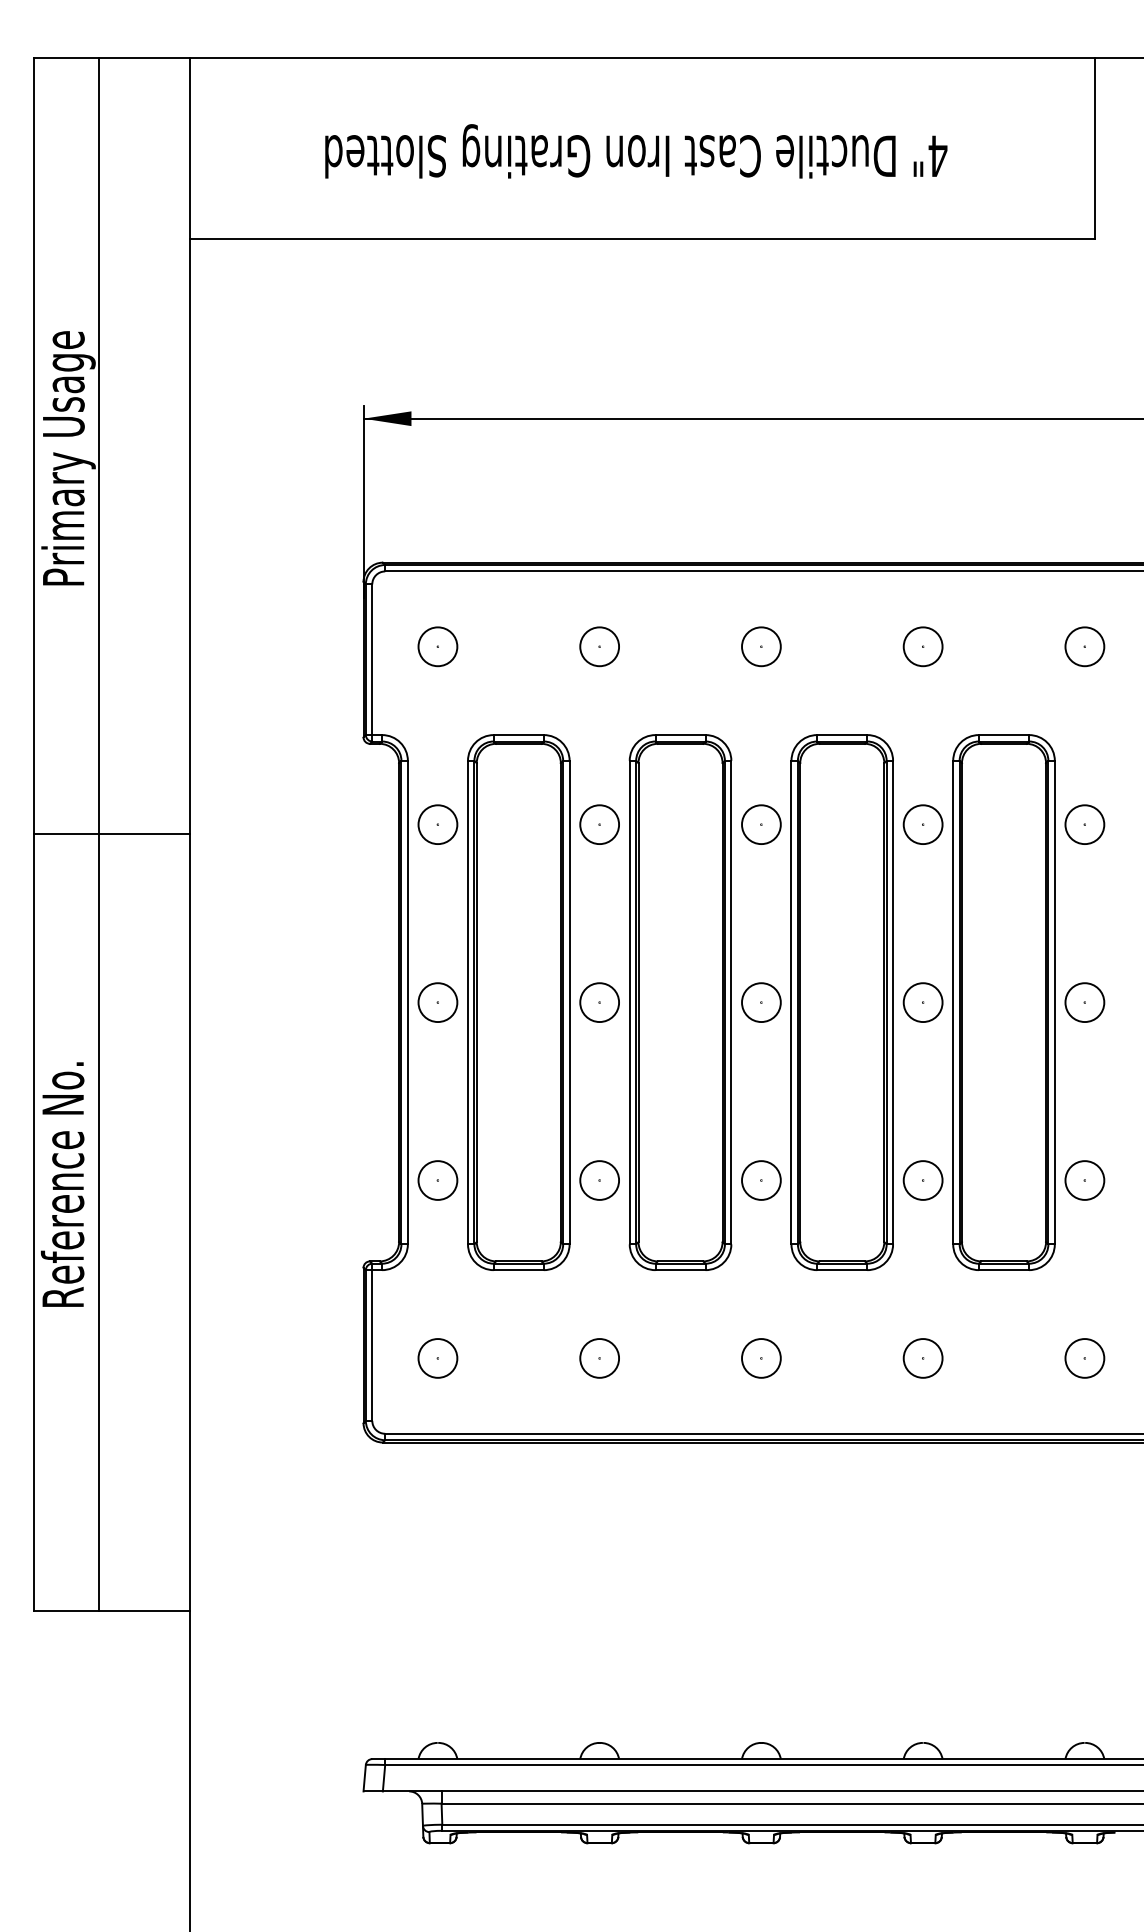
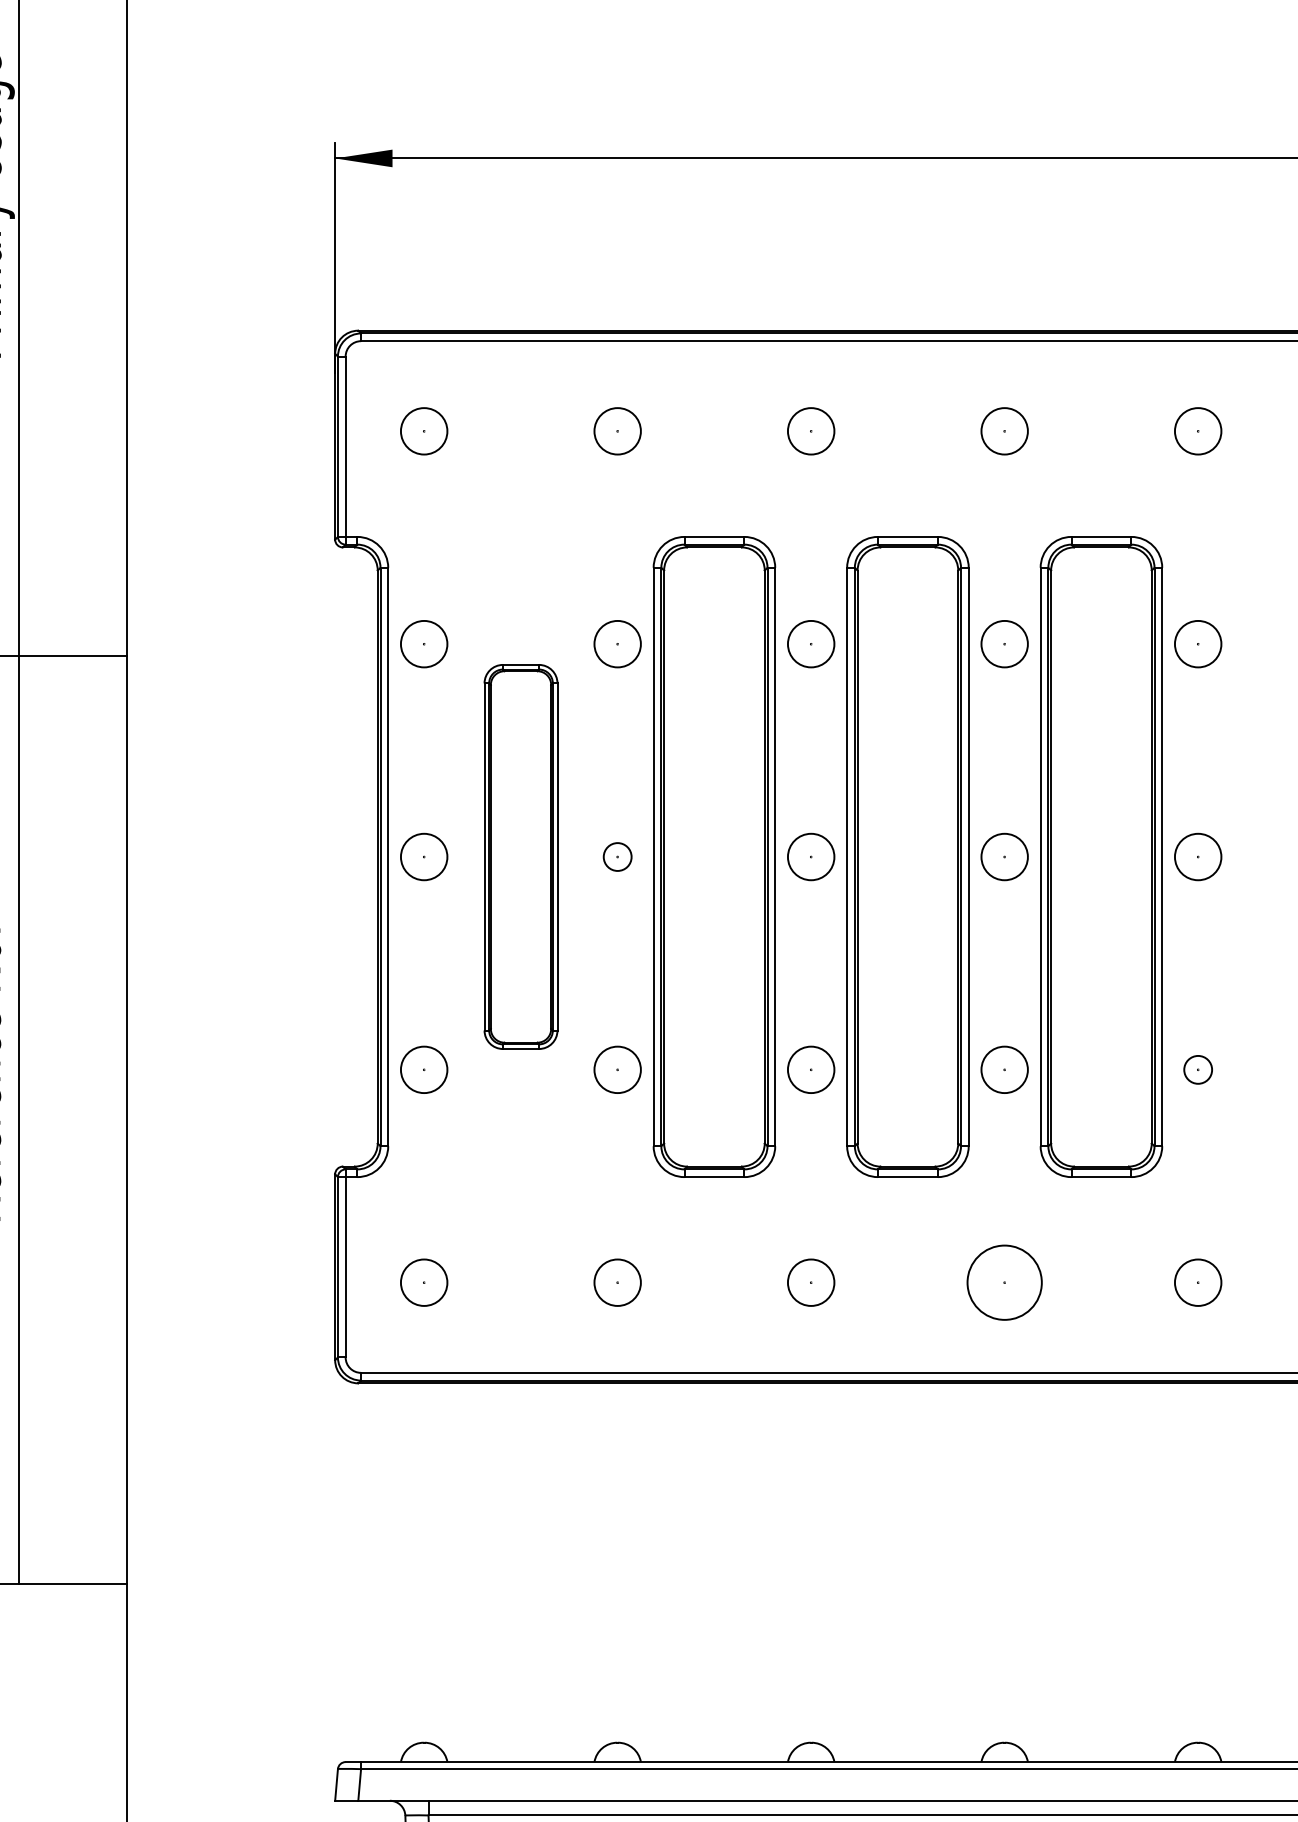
part: (518, 1002) -> (520, 856), size x0.6
circle: (599, 1002) -> (617, 856), size x0.6
circle: (1084, 1180) -> (1197, 1069), size x0.6
circle: (922, 1358) -> (1003, 1282), size x1.6

